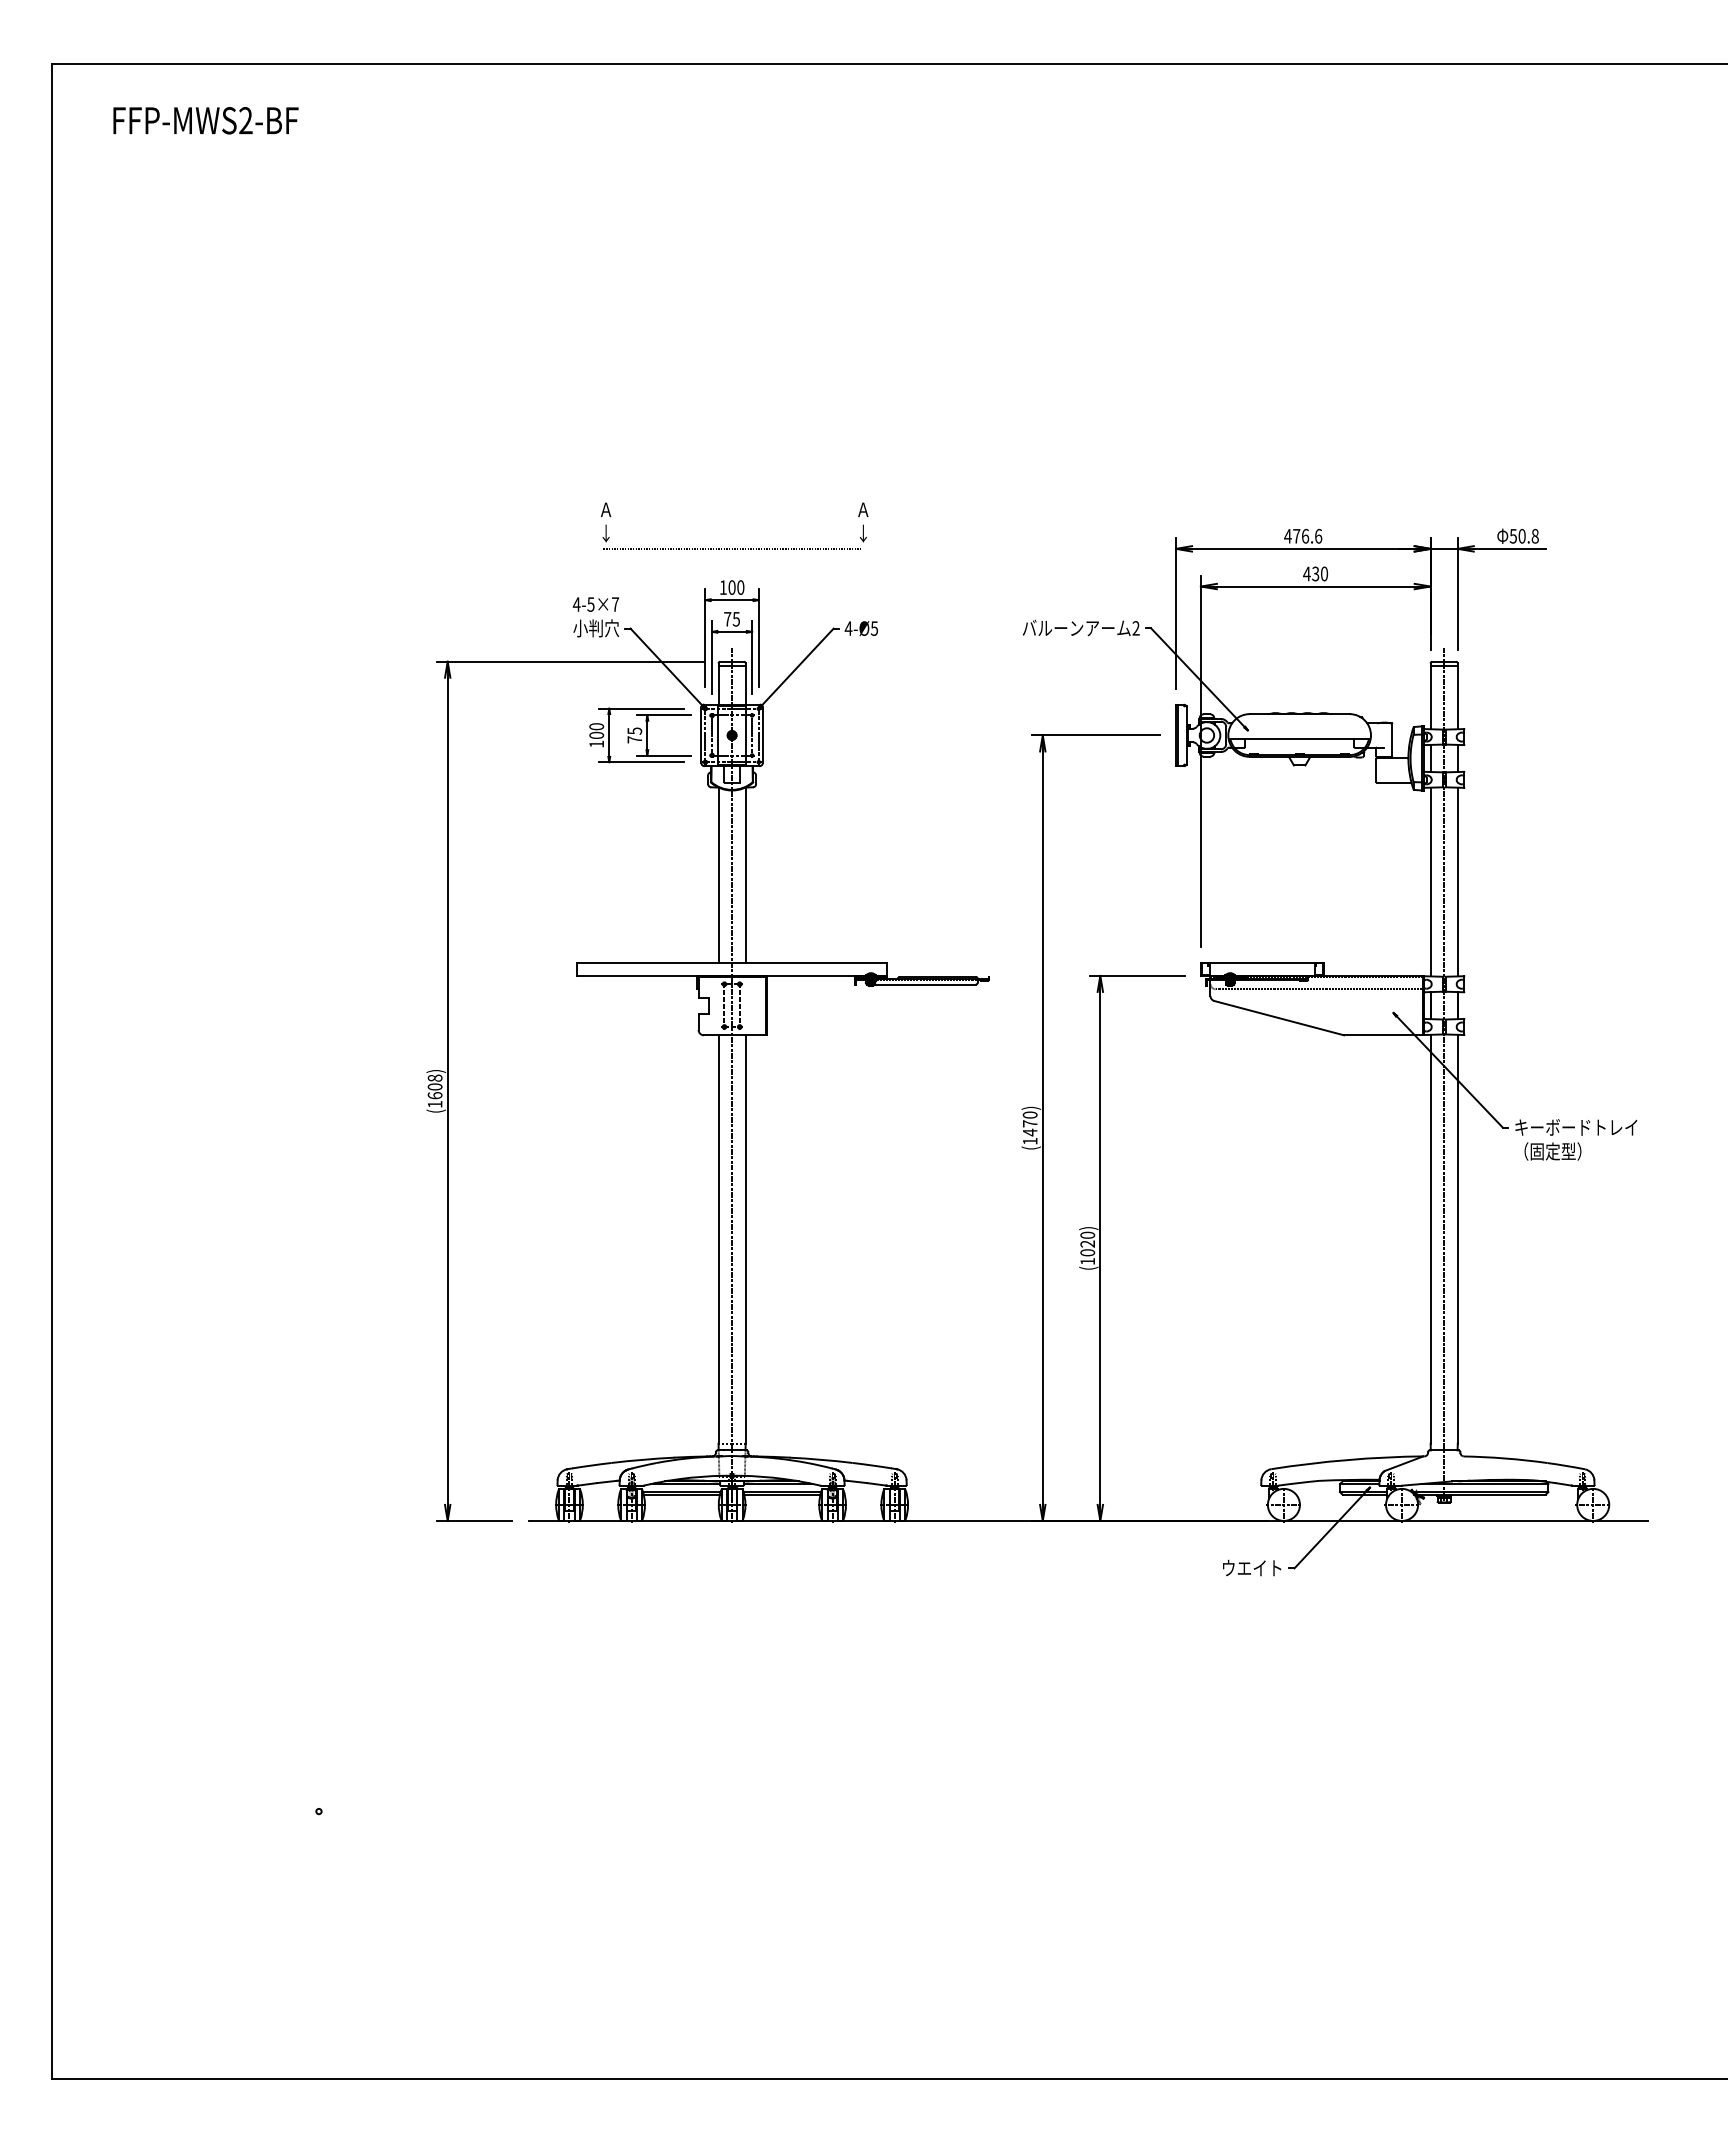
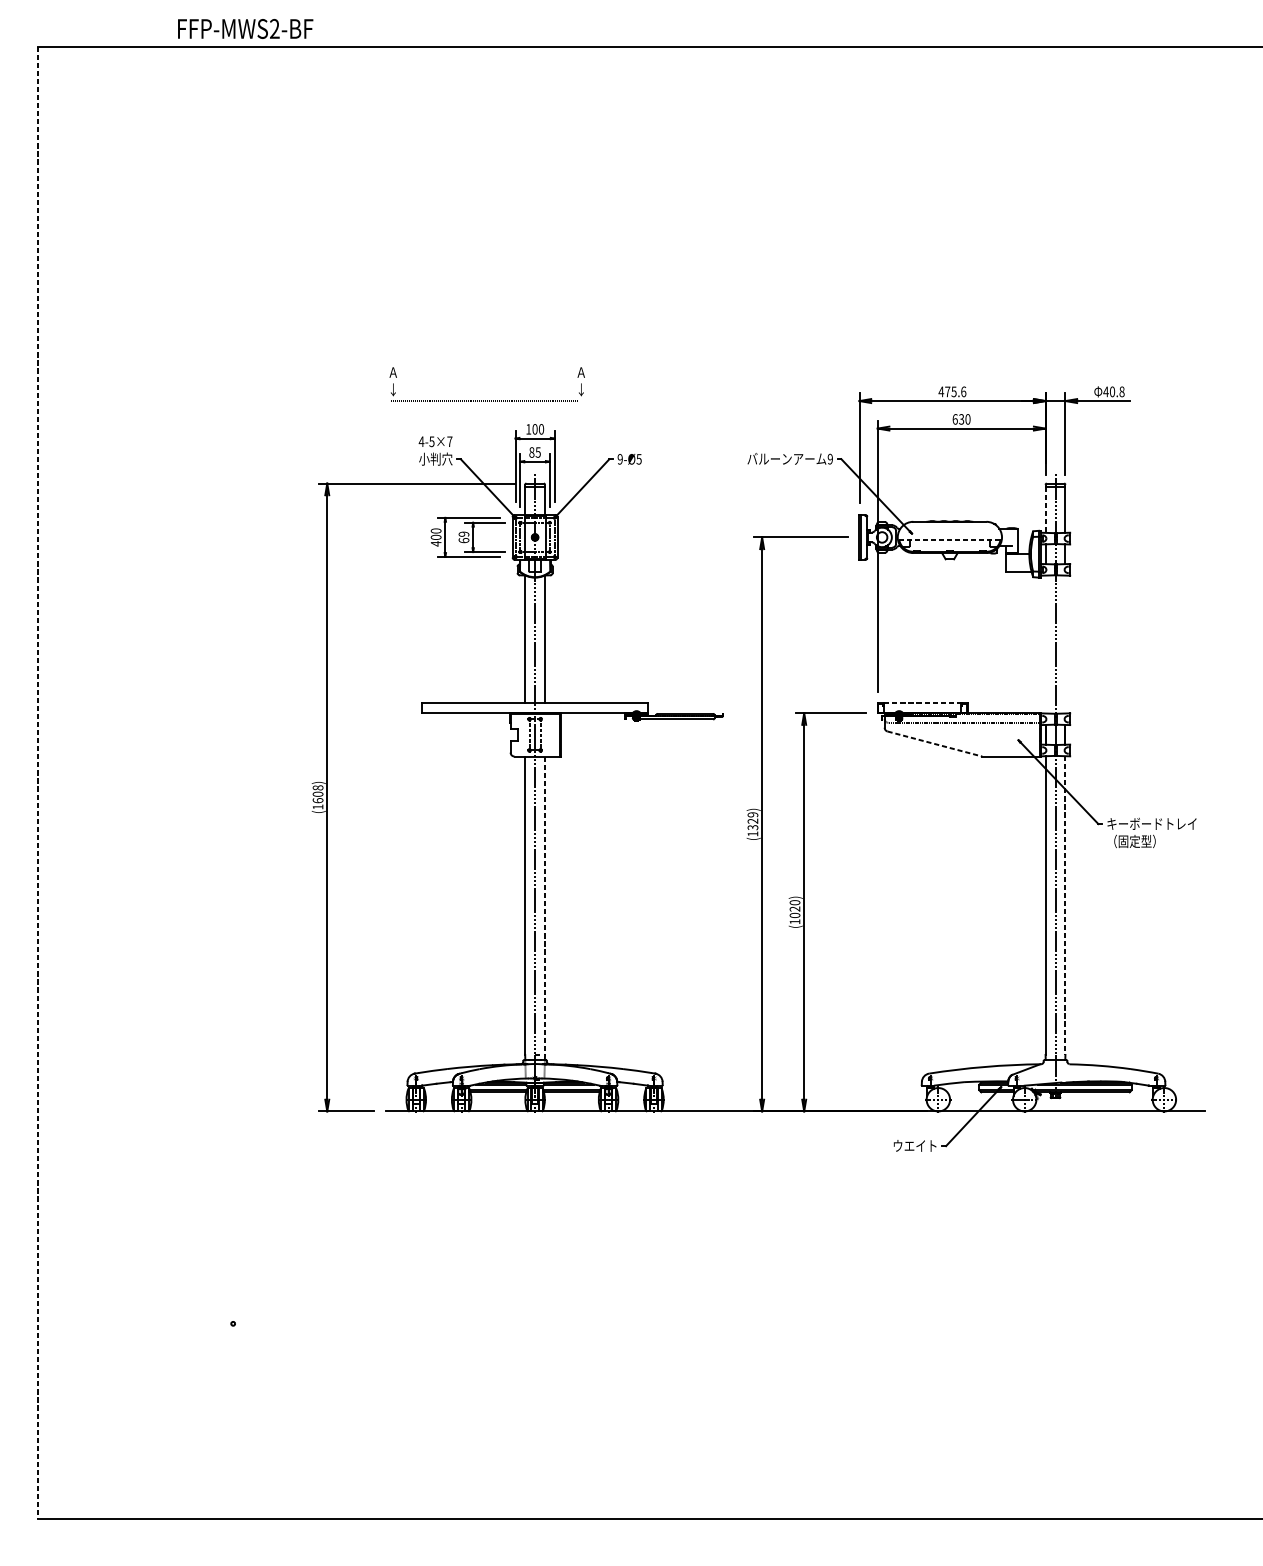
text: (205, 120) -> (245, 28), moved
text: (1305, 535) -> (954, 391), 476.6 -> 475.6
text: (1513, 536) -> (1106, 392), 50.8 -> 40.8
part: (734, 548) -> (487, 400), moved
text: (1306, 573) -> (954, 419), 430 -> 630
text: (727, 618) -> (531, 451), 75 -> 85
text: (848, 628) -> (620, 459), 4-Ø5 -> 9-Ø5
text: (1135, 628) -> (829, 459), 2 -> 9
line: (1430, 697) -> (1045, 509), solid -> dashed
text: (634, 735) -> (463, 537), 75 -> 69
line: (1299, 738) -> (949, 539), solid -> dashed
text: (596, 744) -> (436, 544), 100 -> 400
line: (1430, 881) -> (1045, 644), removed
line: (1457, 881) -> (1065, 644), removed
line: (1262, 962) -> (922, 703), solid -> dashed
line: (1279, 1018) -> (935, 744), solid -> dashed
line: (51, 1071) -> (37, 783), solid -> dashed
text: (1029, 1123) -> (752, 821), (1470) -> (1329)
line: (745, 1239) -> (544, 905), solid -> dashed
line: (1457, 1239) -> (1065, 905), solid -> dashed

